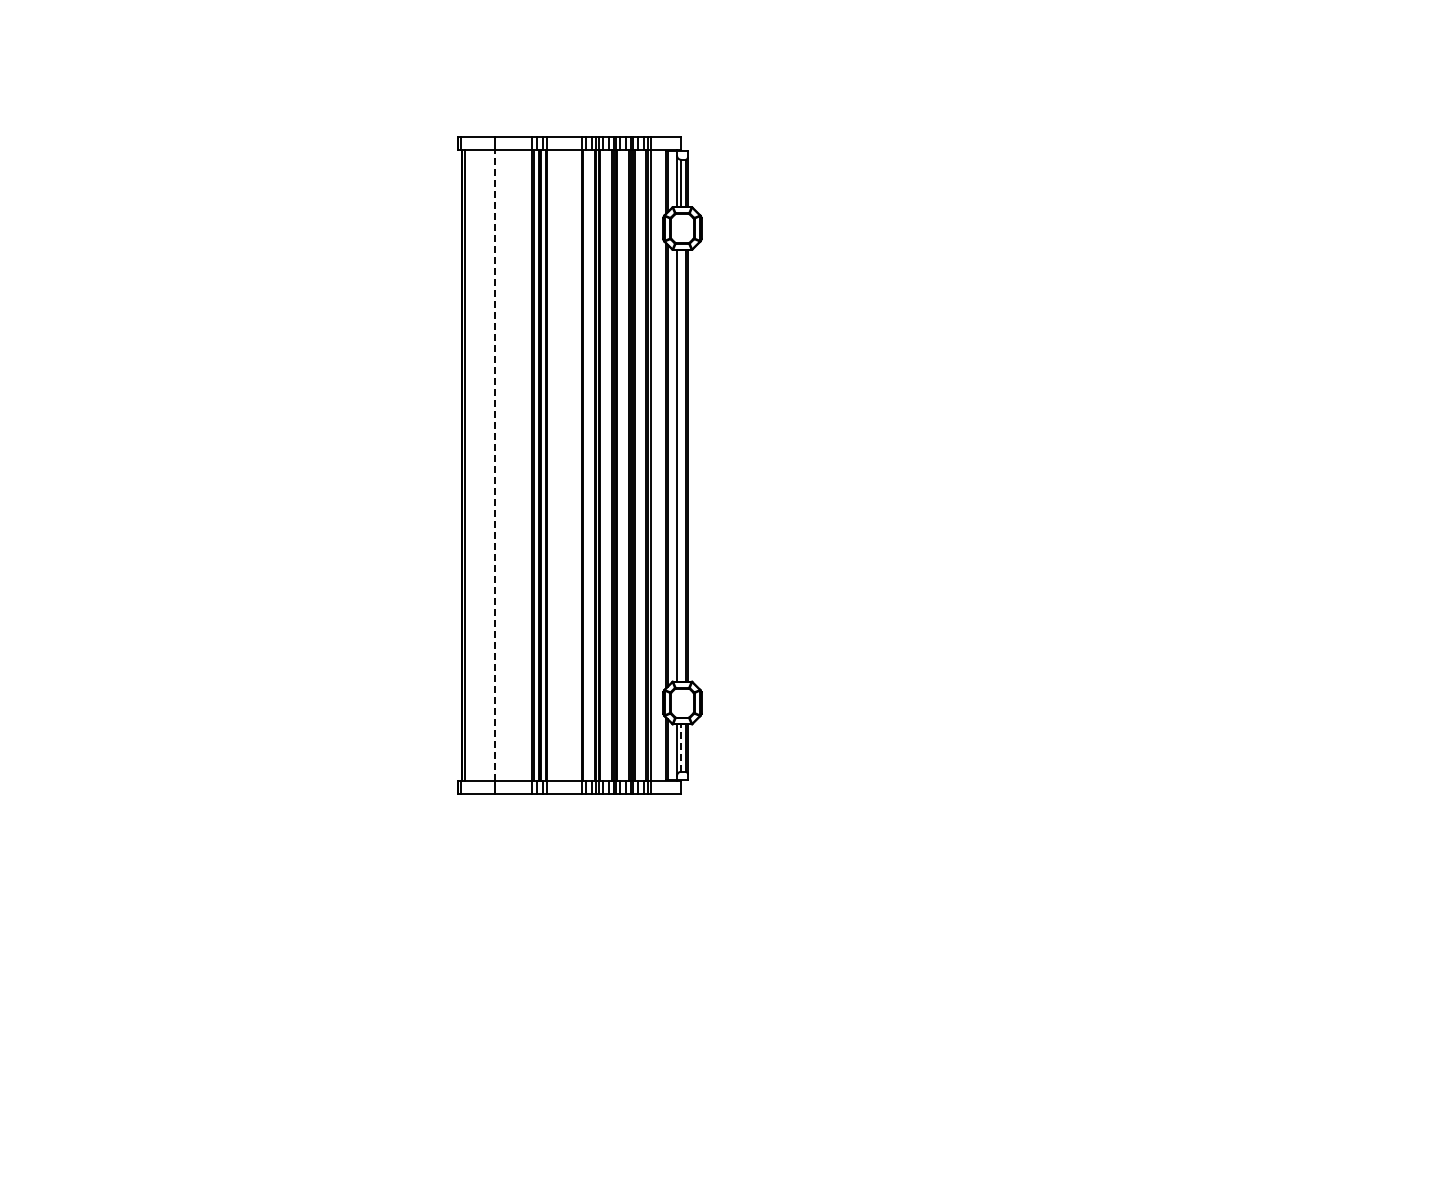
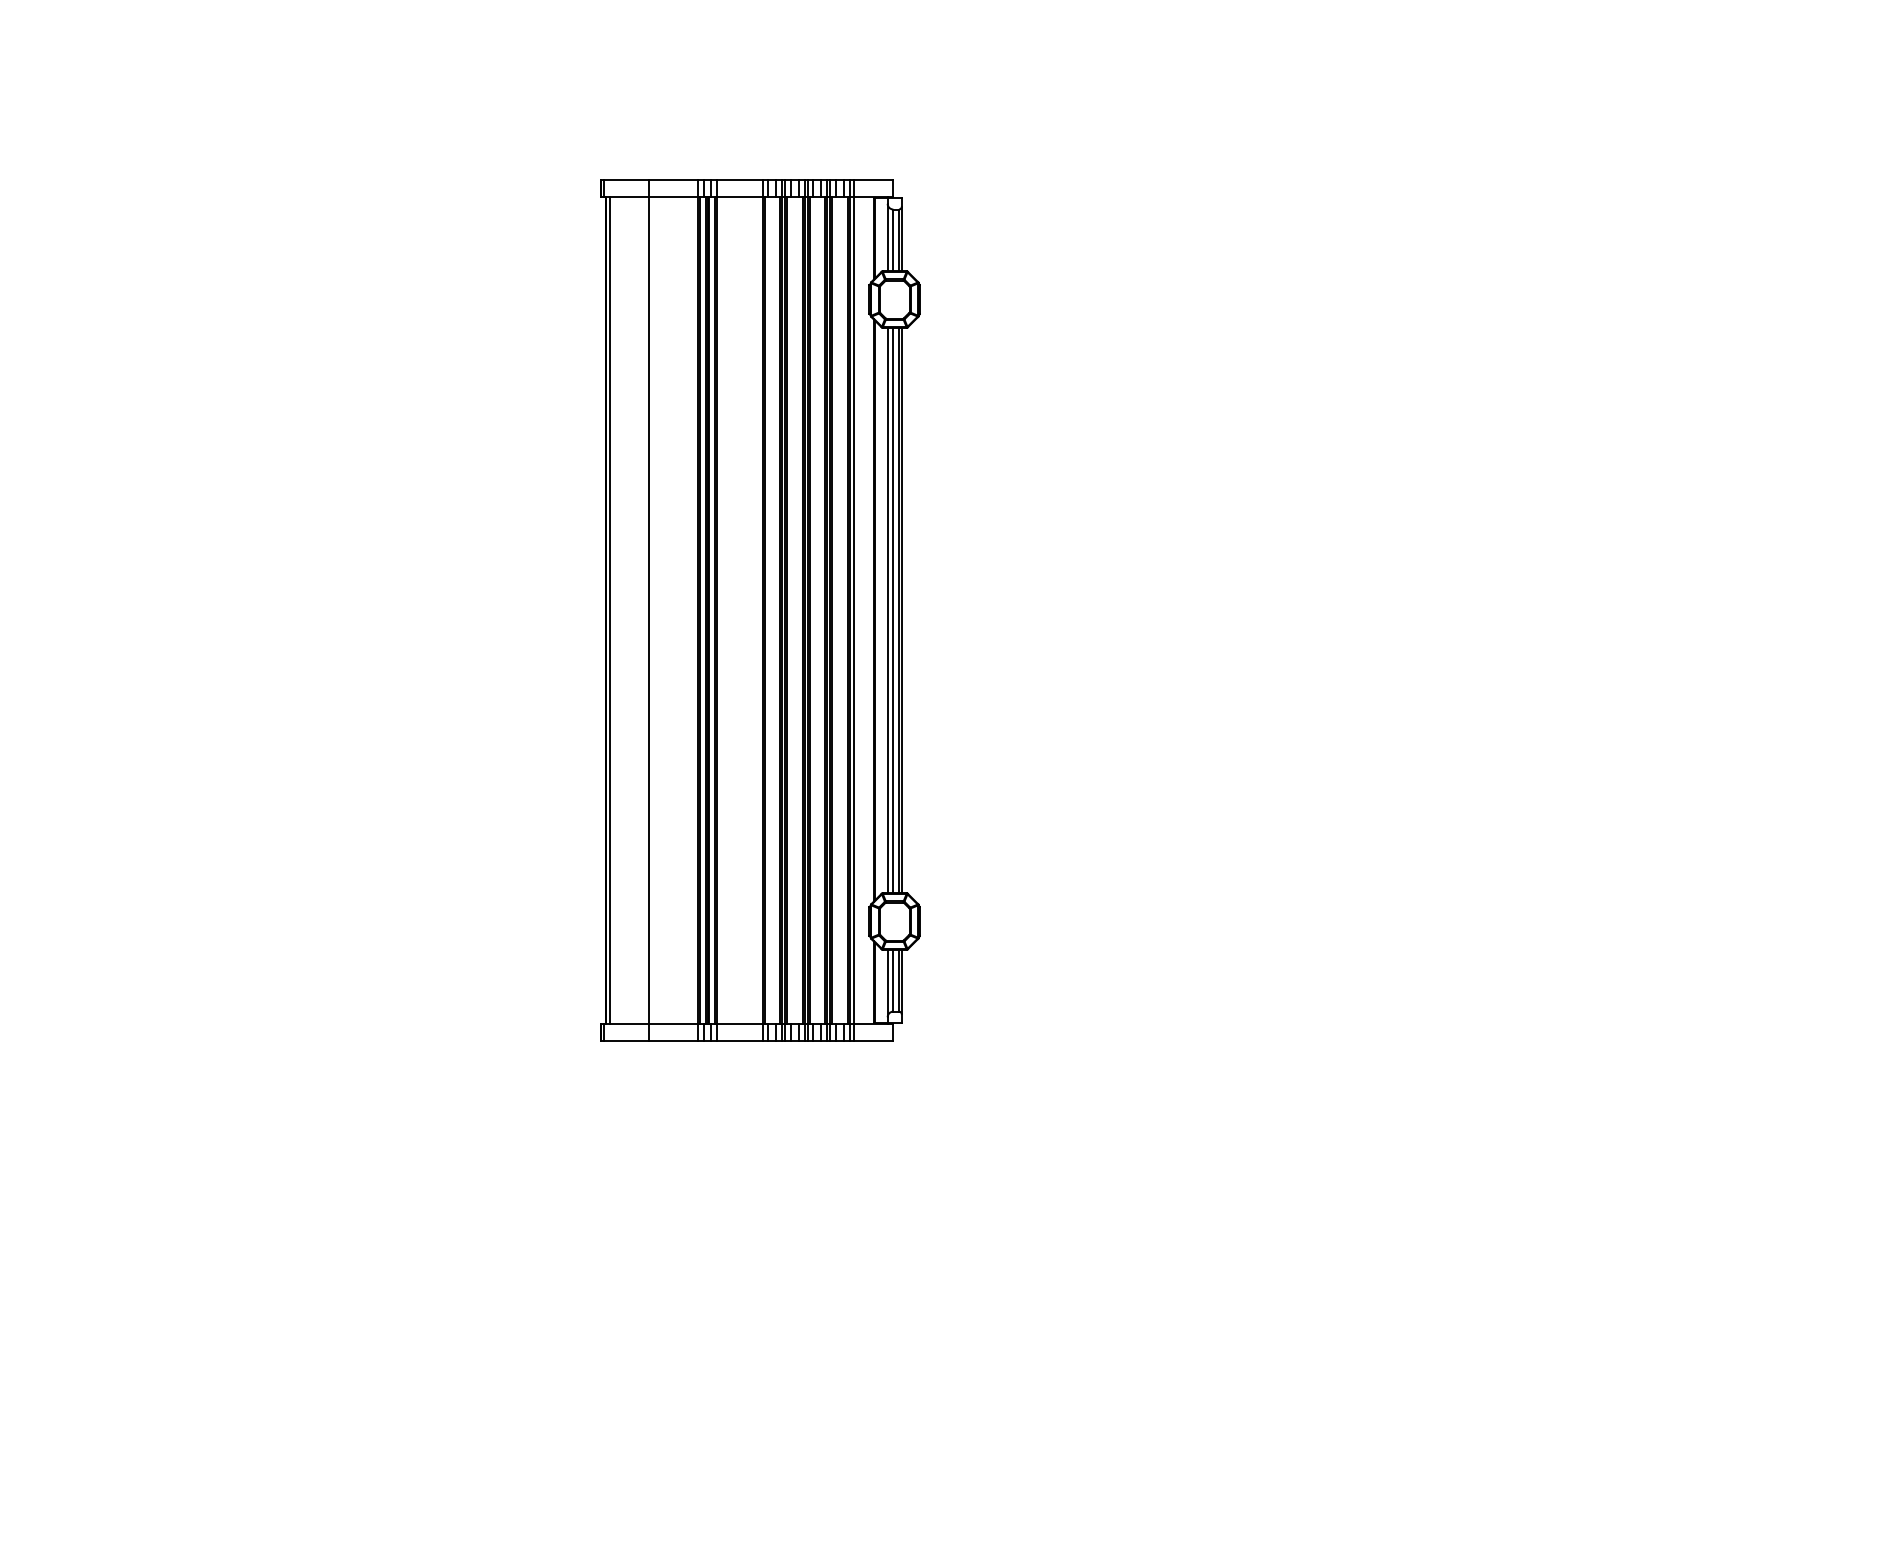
line: (495, 465) -> (649, 610), dashed -> solid
line: (681, 465) -> (893, 610), added
line: (681, 748) -> (893, 981), dashed -> solid

